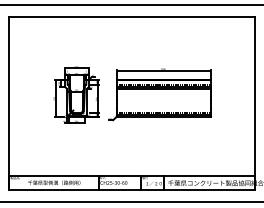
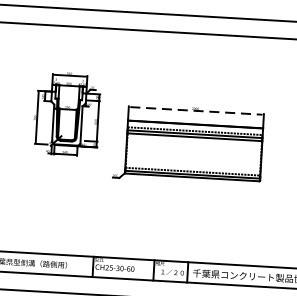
line: (163, 70) -> (195, 110), solid -> dashed
part: (76, 94) -> (67, 113), moved

